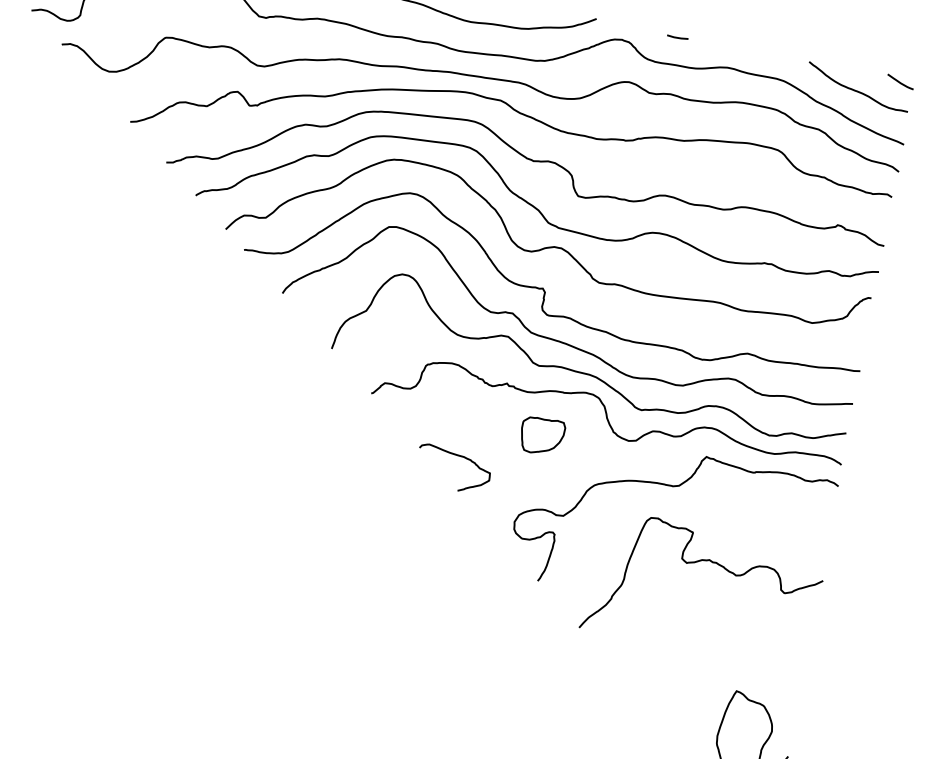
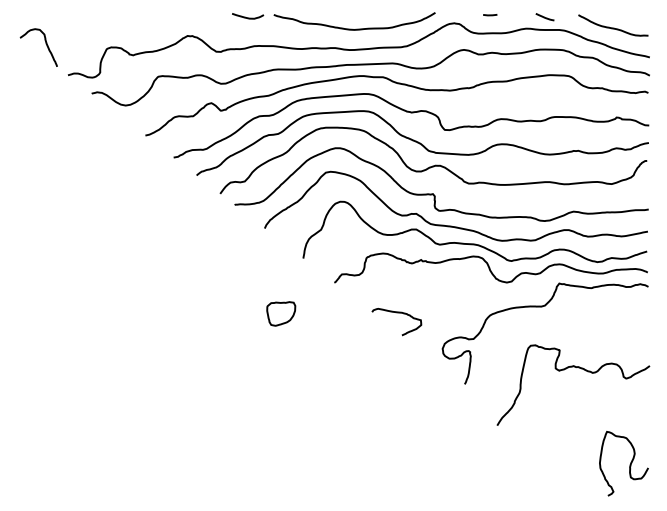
line: (899, 82) -> (544, 17), moved
part: (542, 435) -> (281, 313), moved
curve: (697, 563) -> (566, 369), moved

